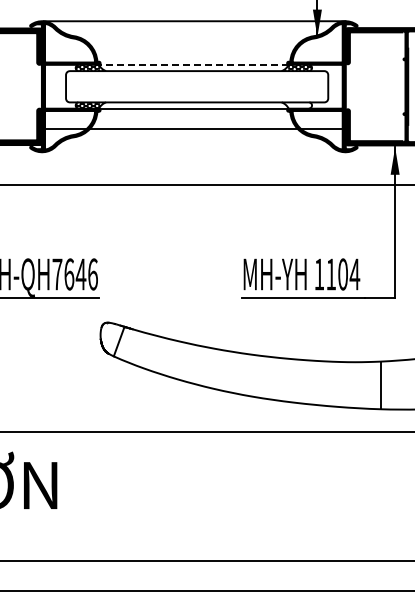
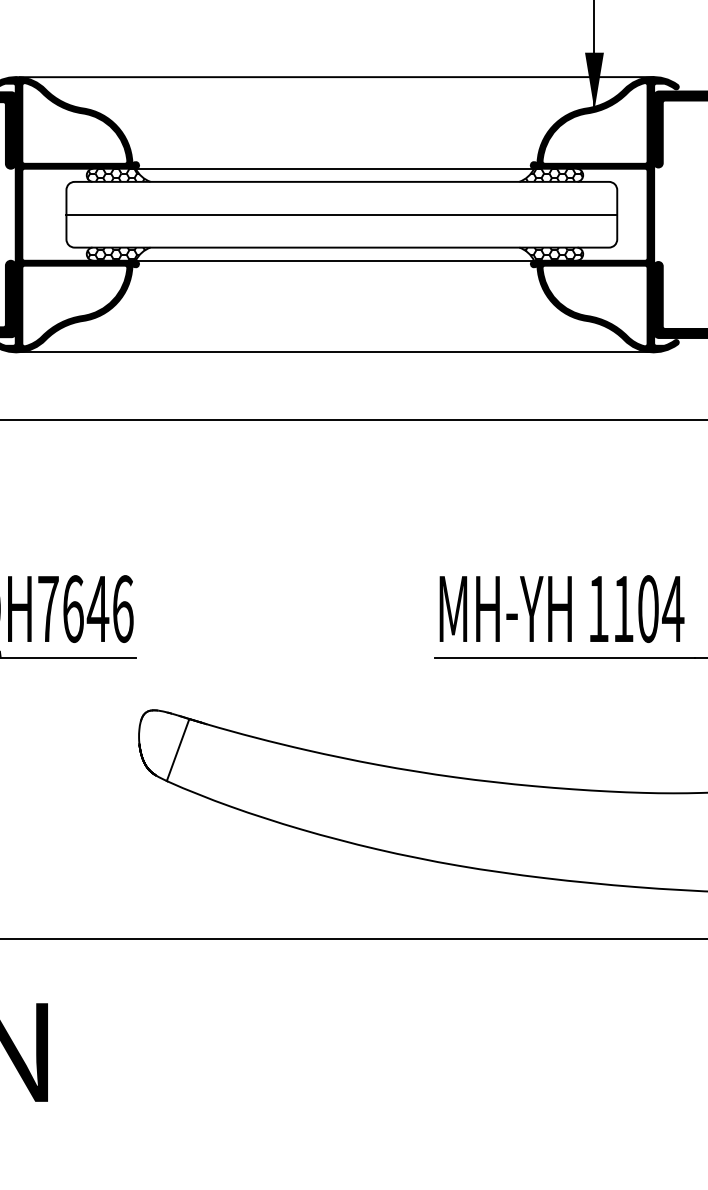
line: (193, 64) -> (334, 167), dashed -> solid
line: (197, 86) -> (342, 214), added
hatch: (297, 105) -> (552, 254), added
line: (193, 129) -> (334, 352), moved

